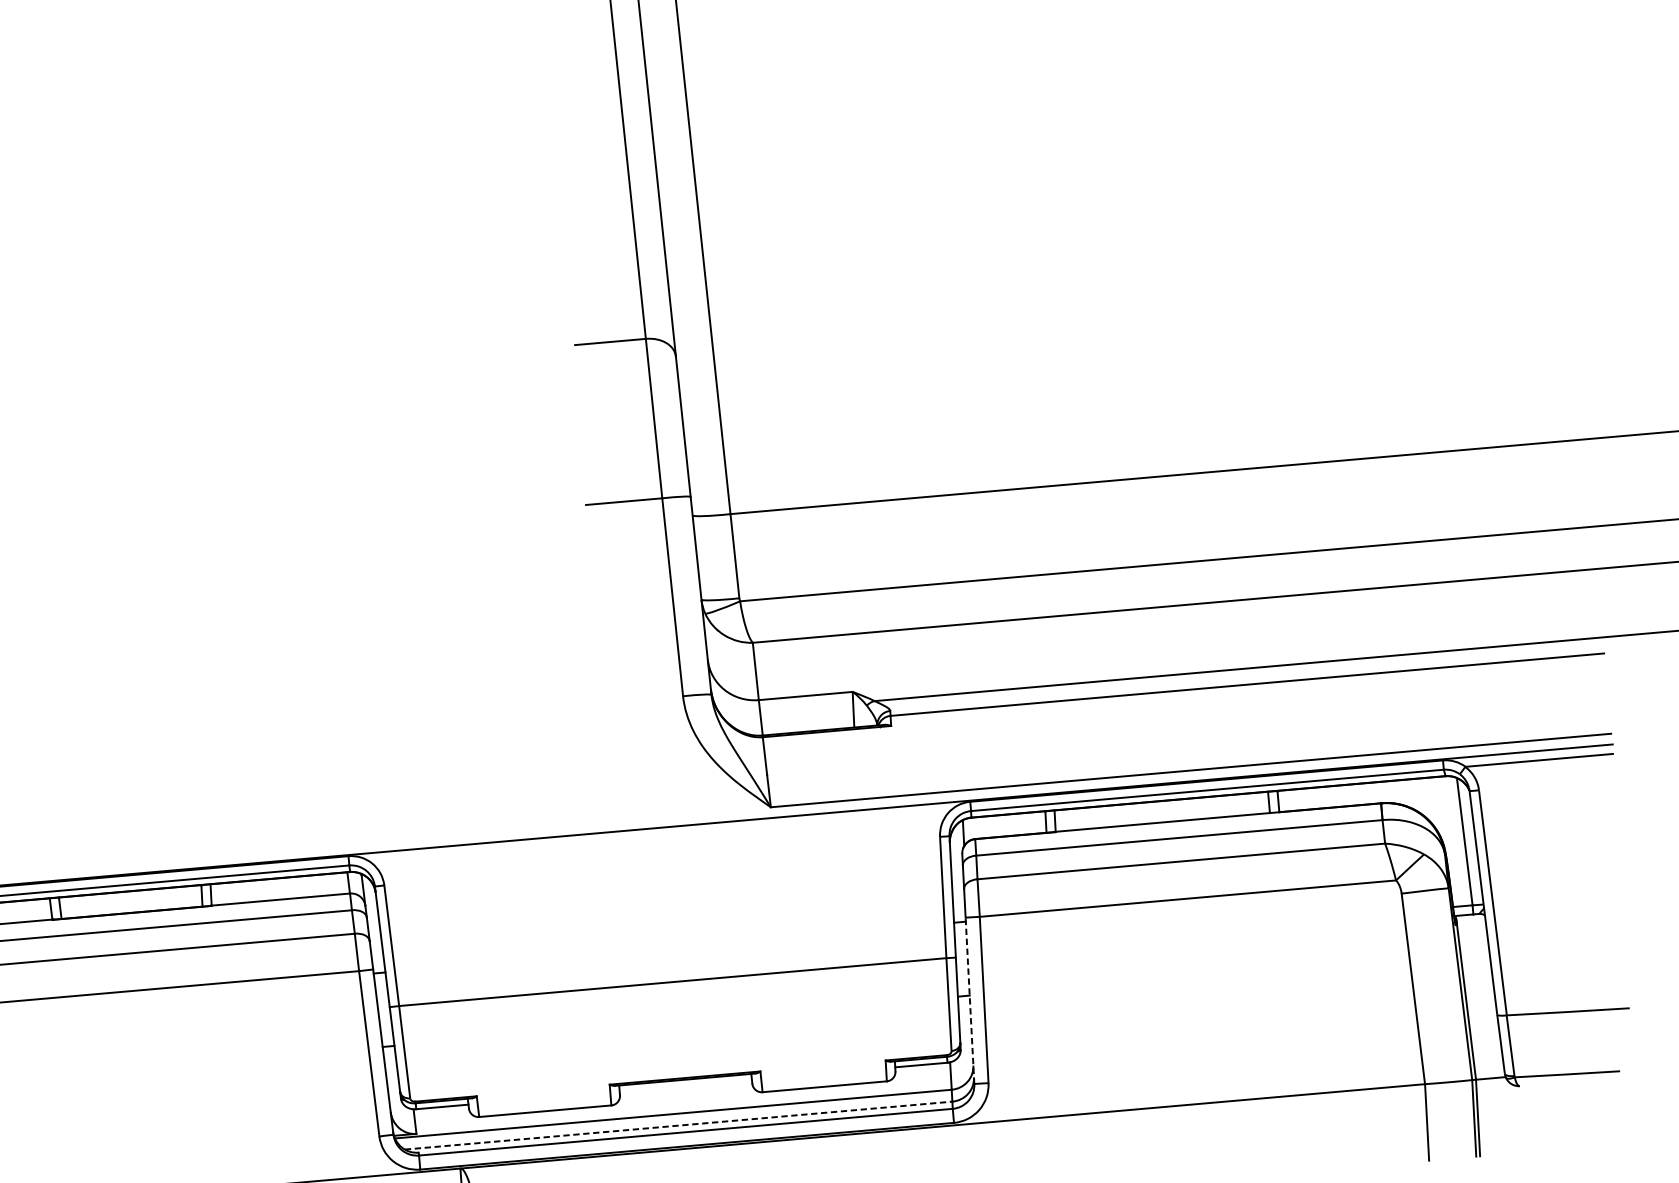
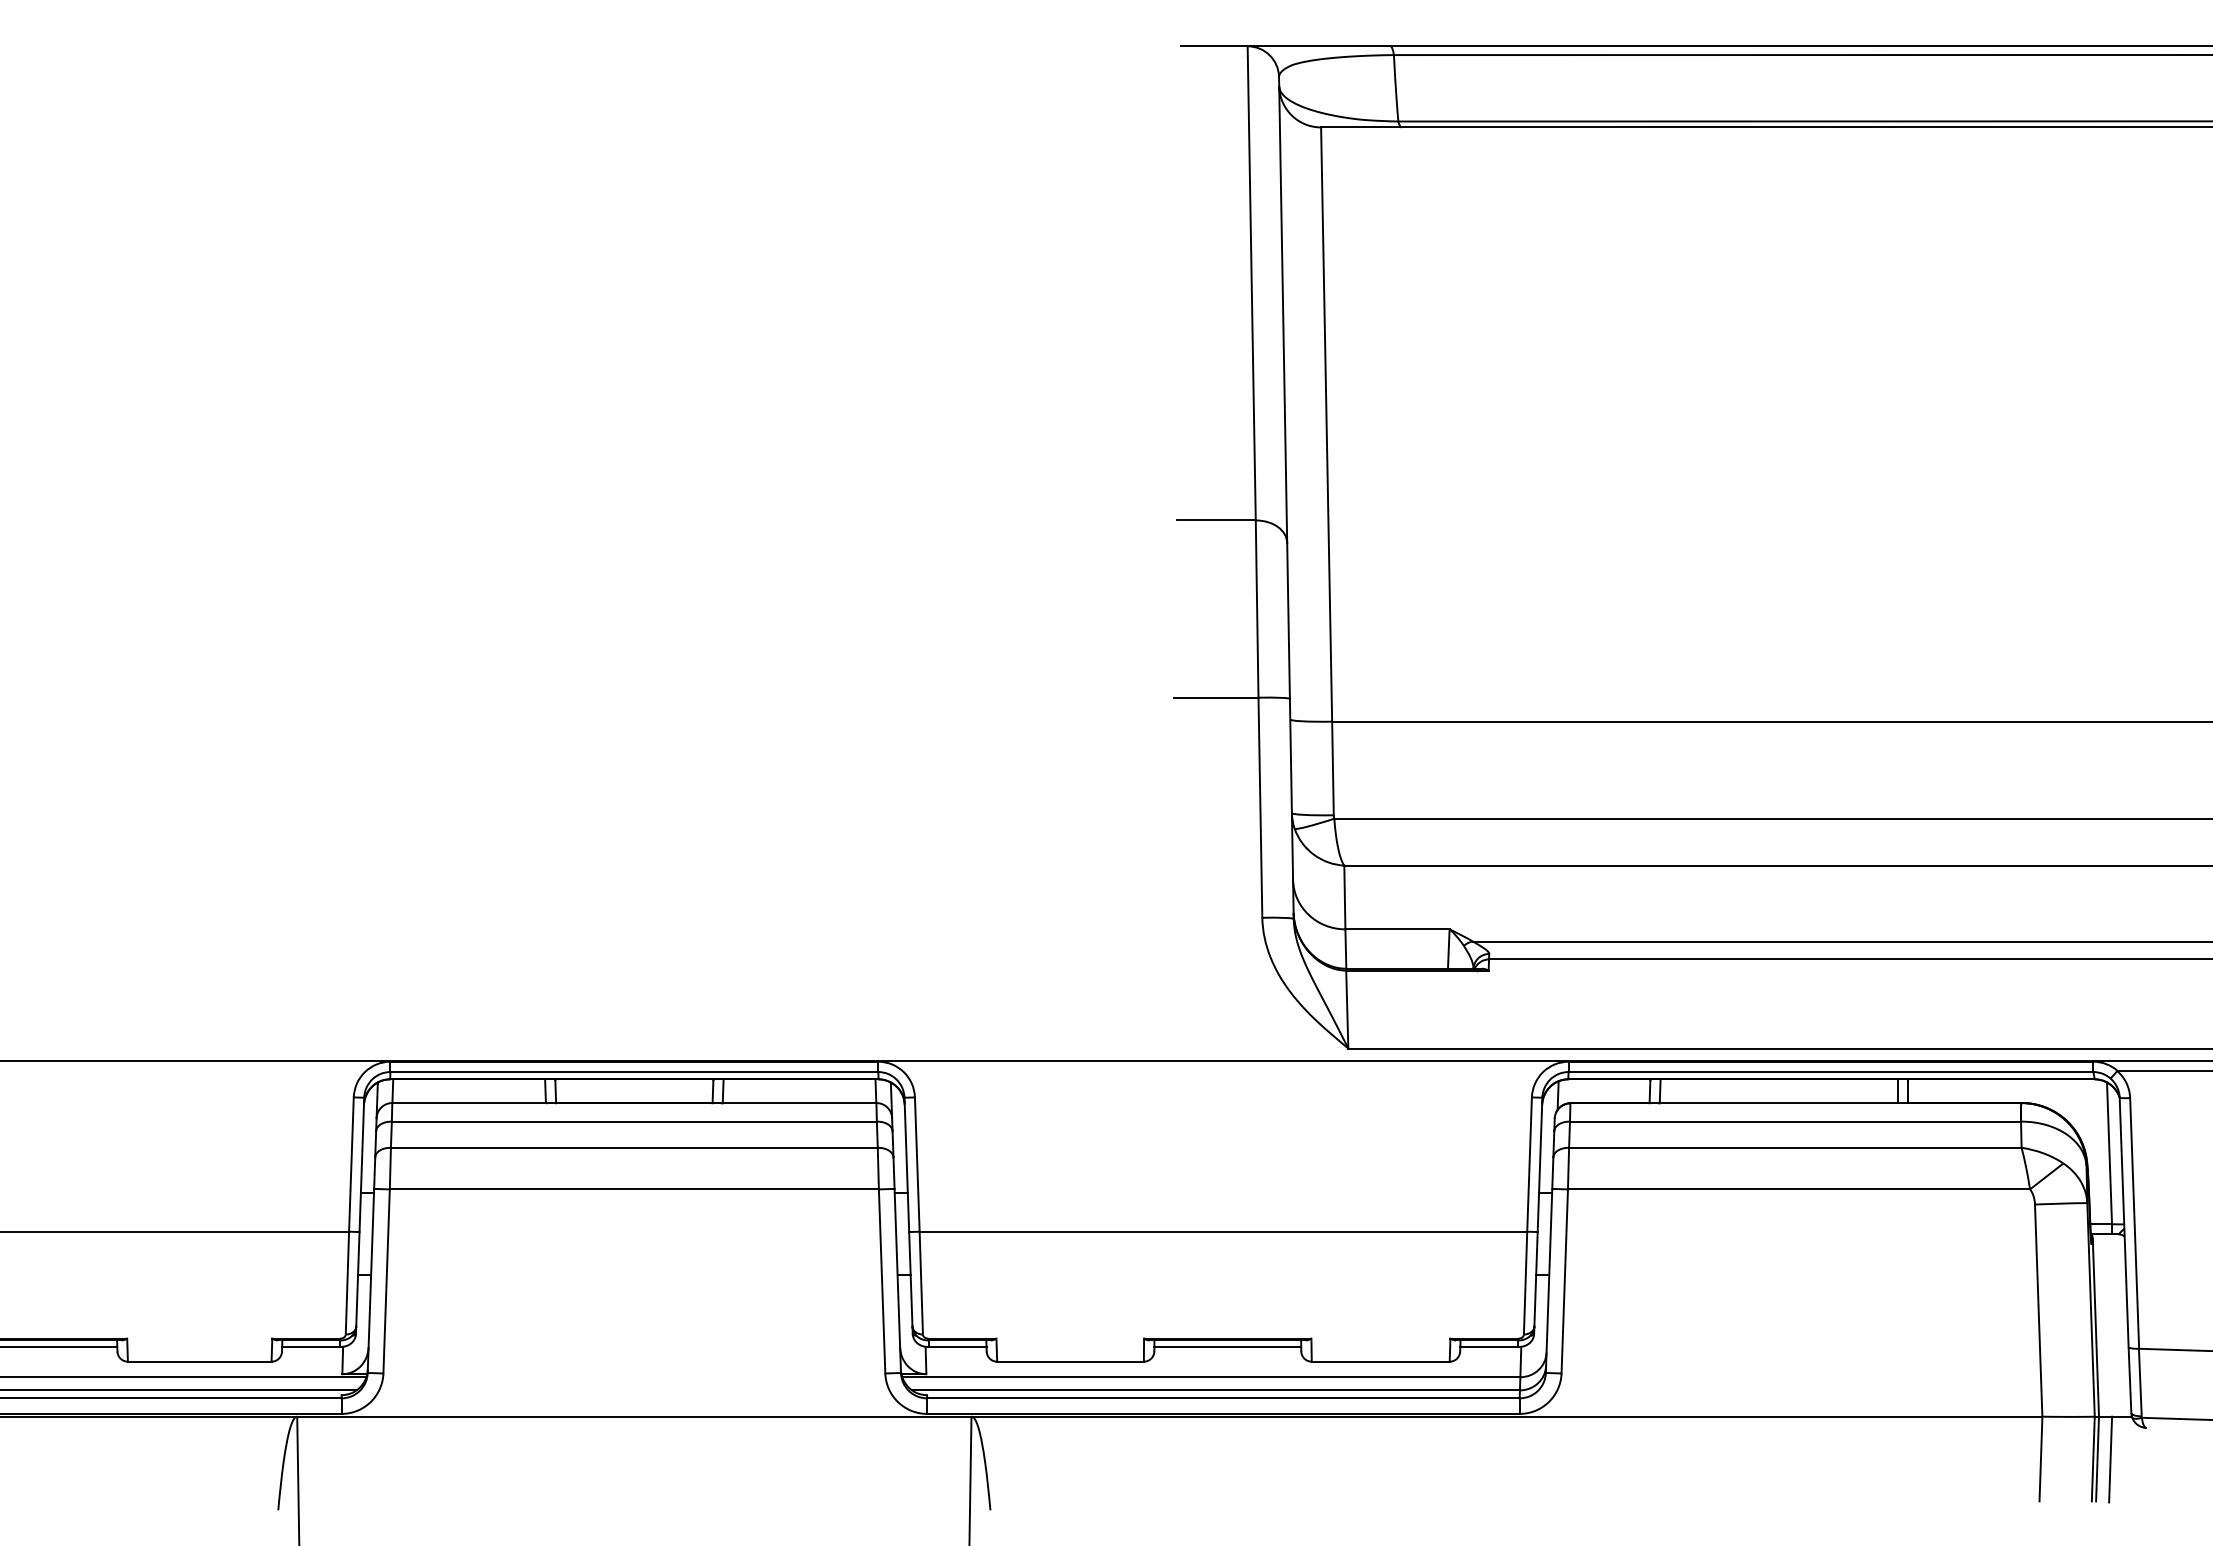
line: (970, 1000) -> (1549, 1280), dashed -> solid
line: (685, 1086) -> (1227, 1347), added
line: (1489, 1117) -> (2110, 1459), added
line: (679, 1125) -> (1216, 1390), dashed -> solid

